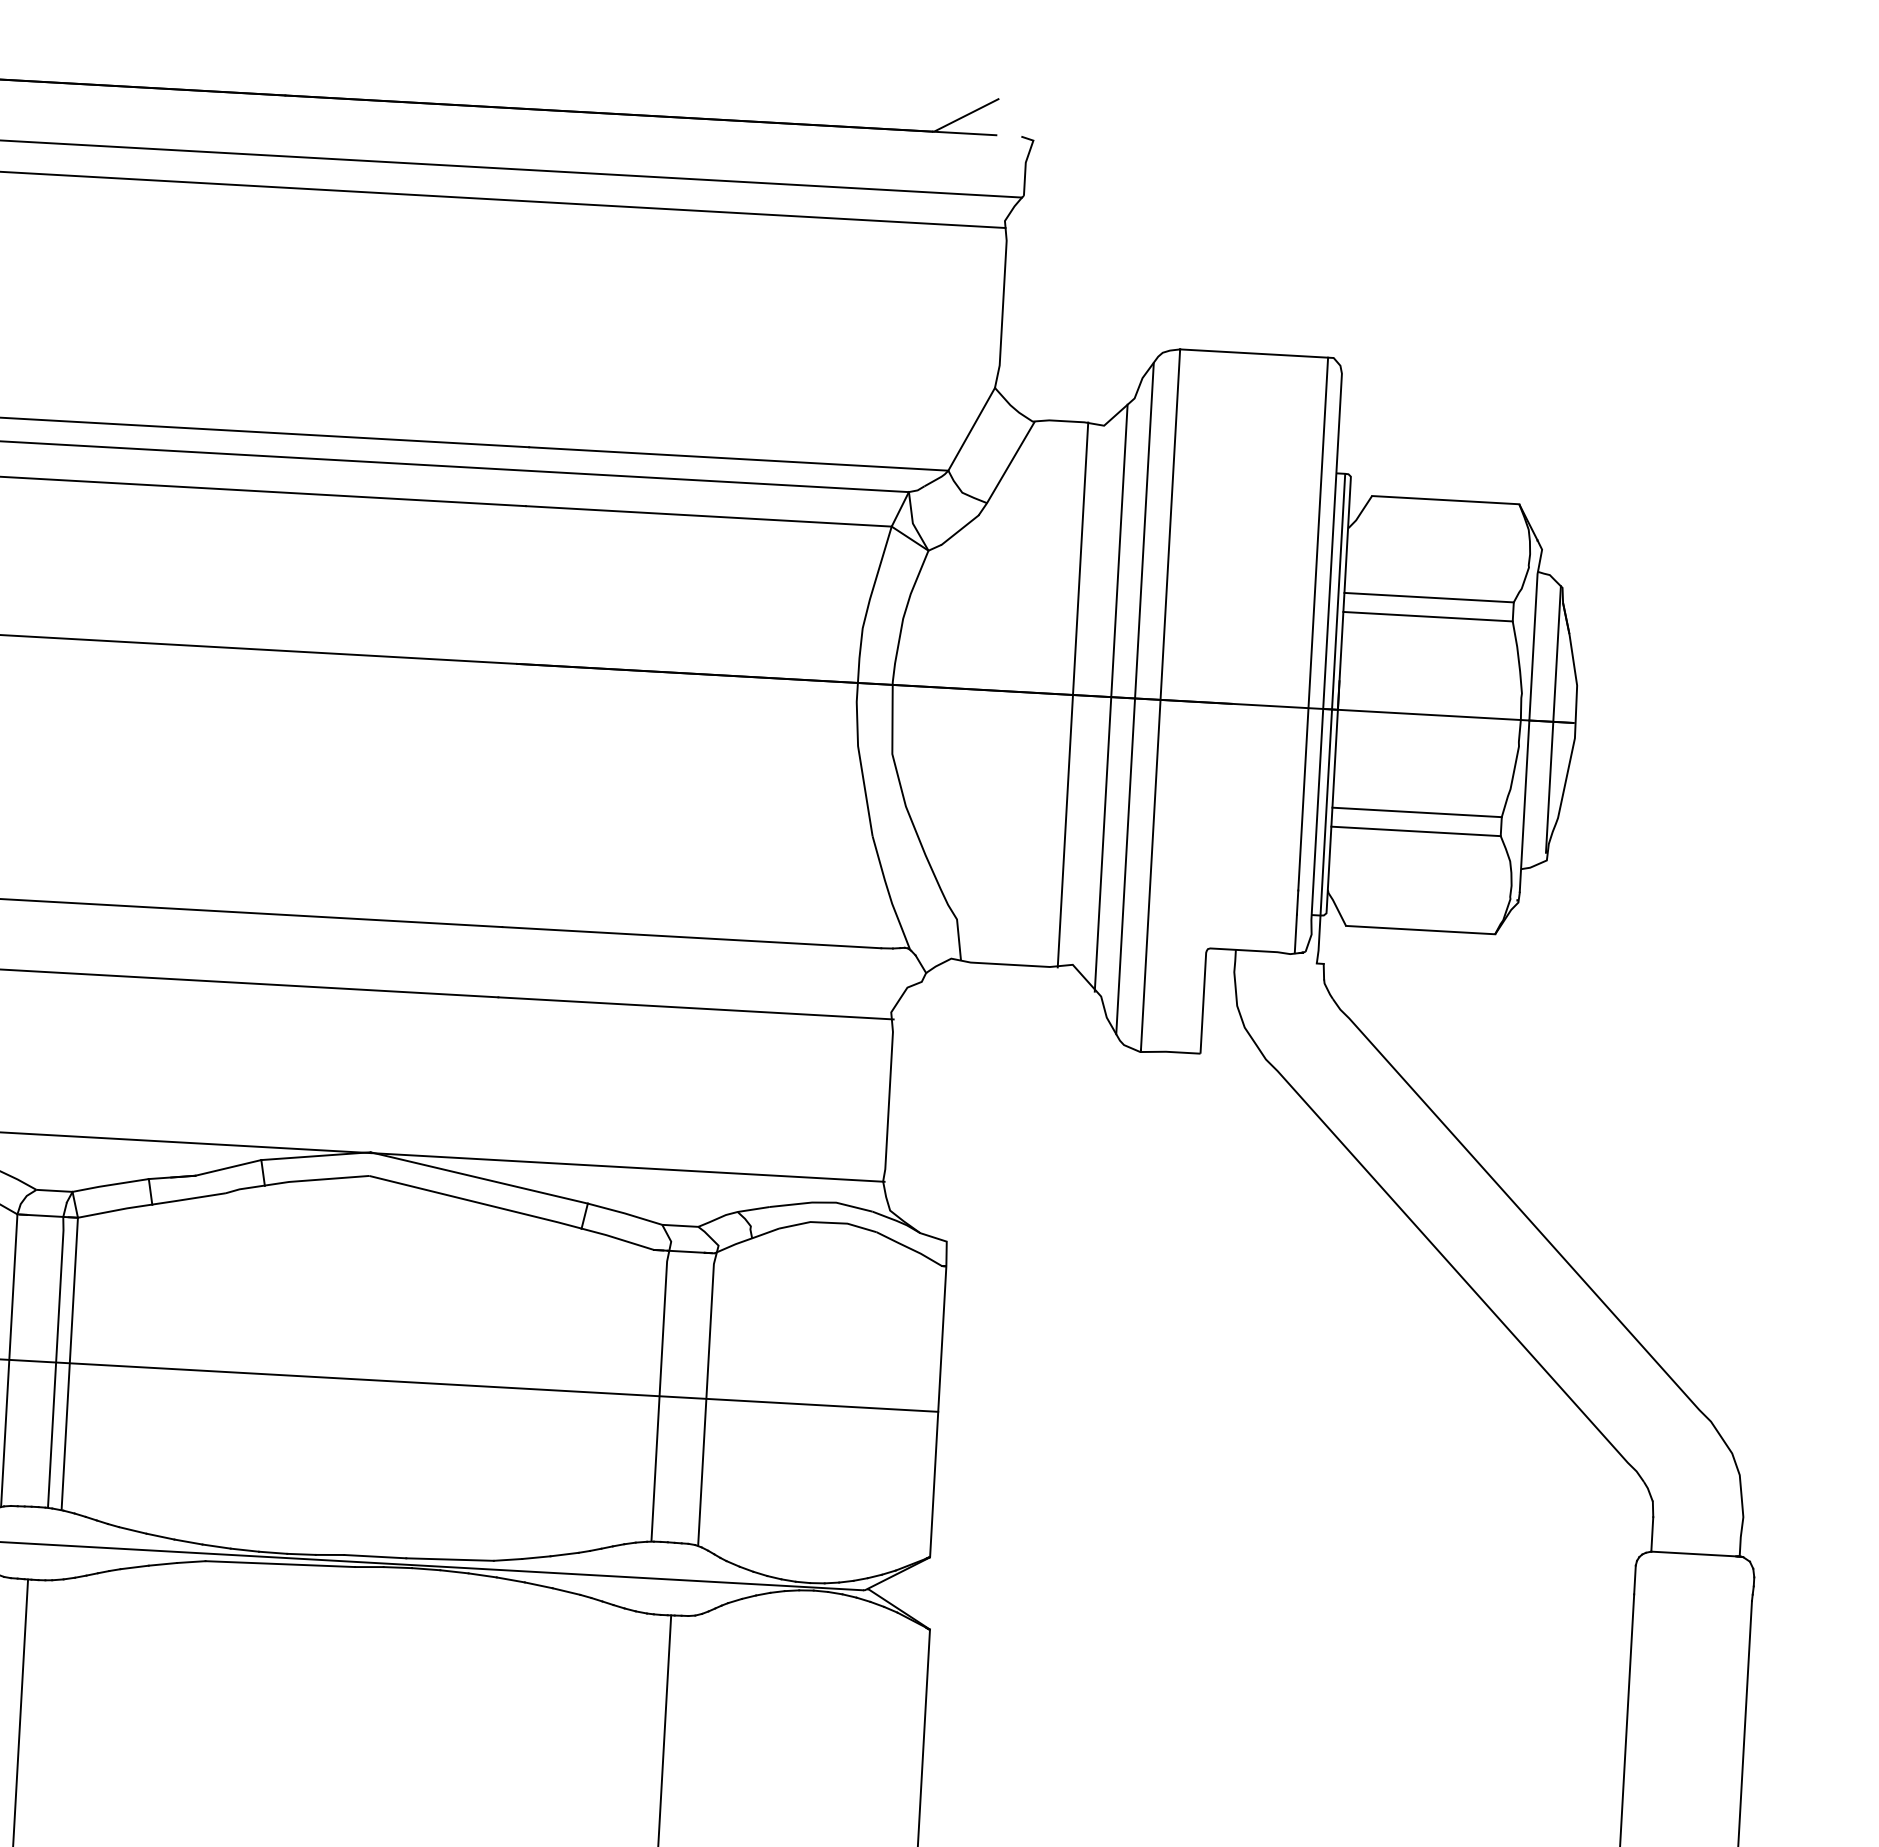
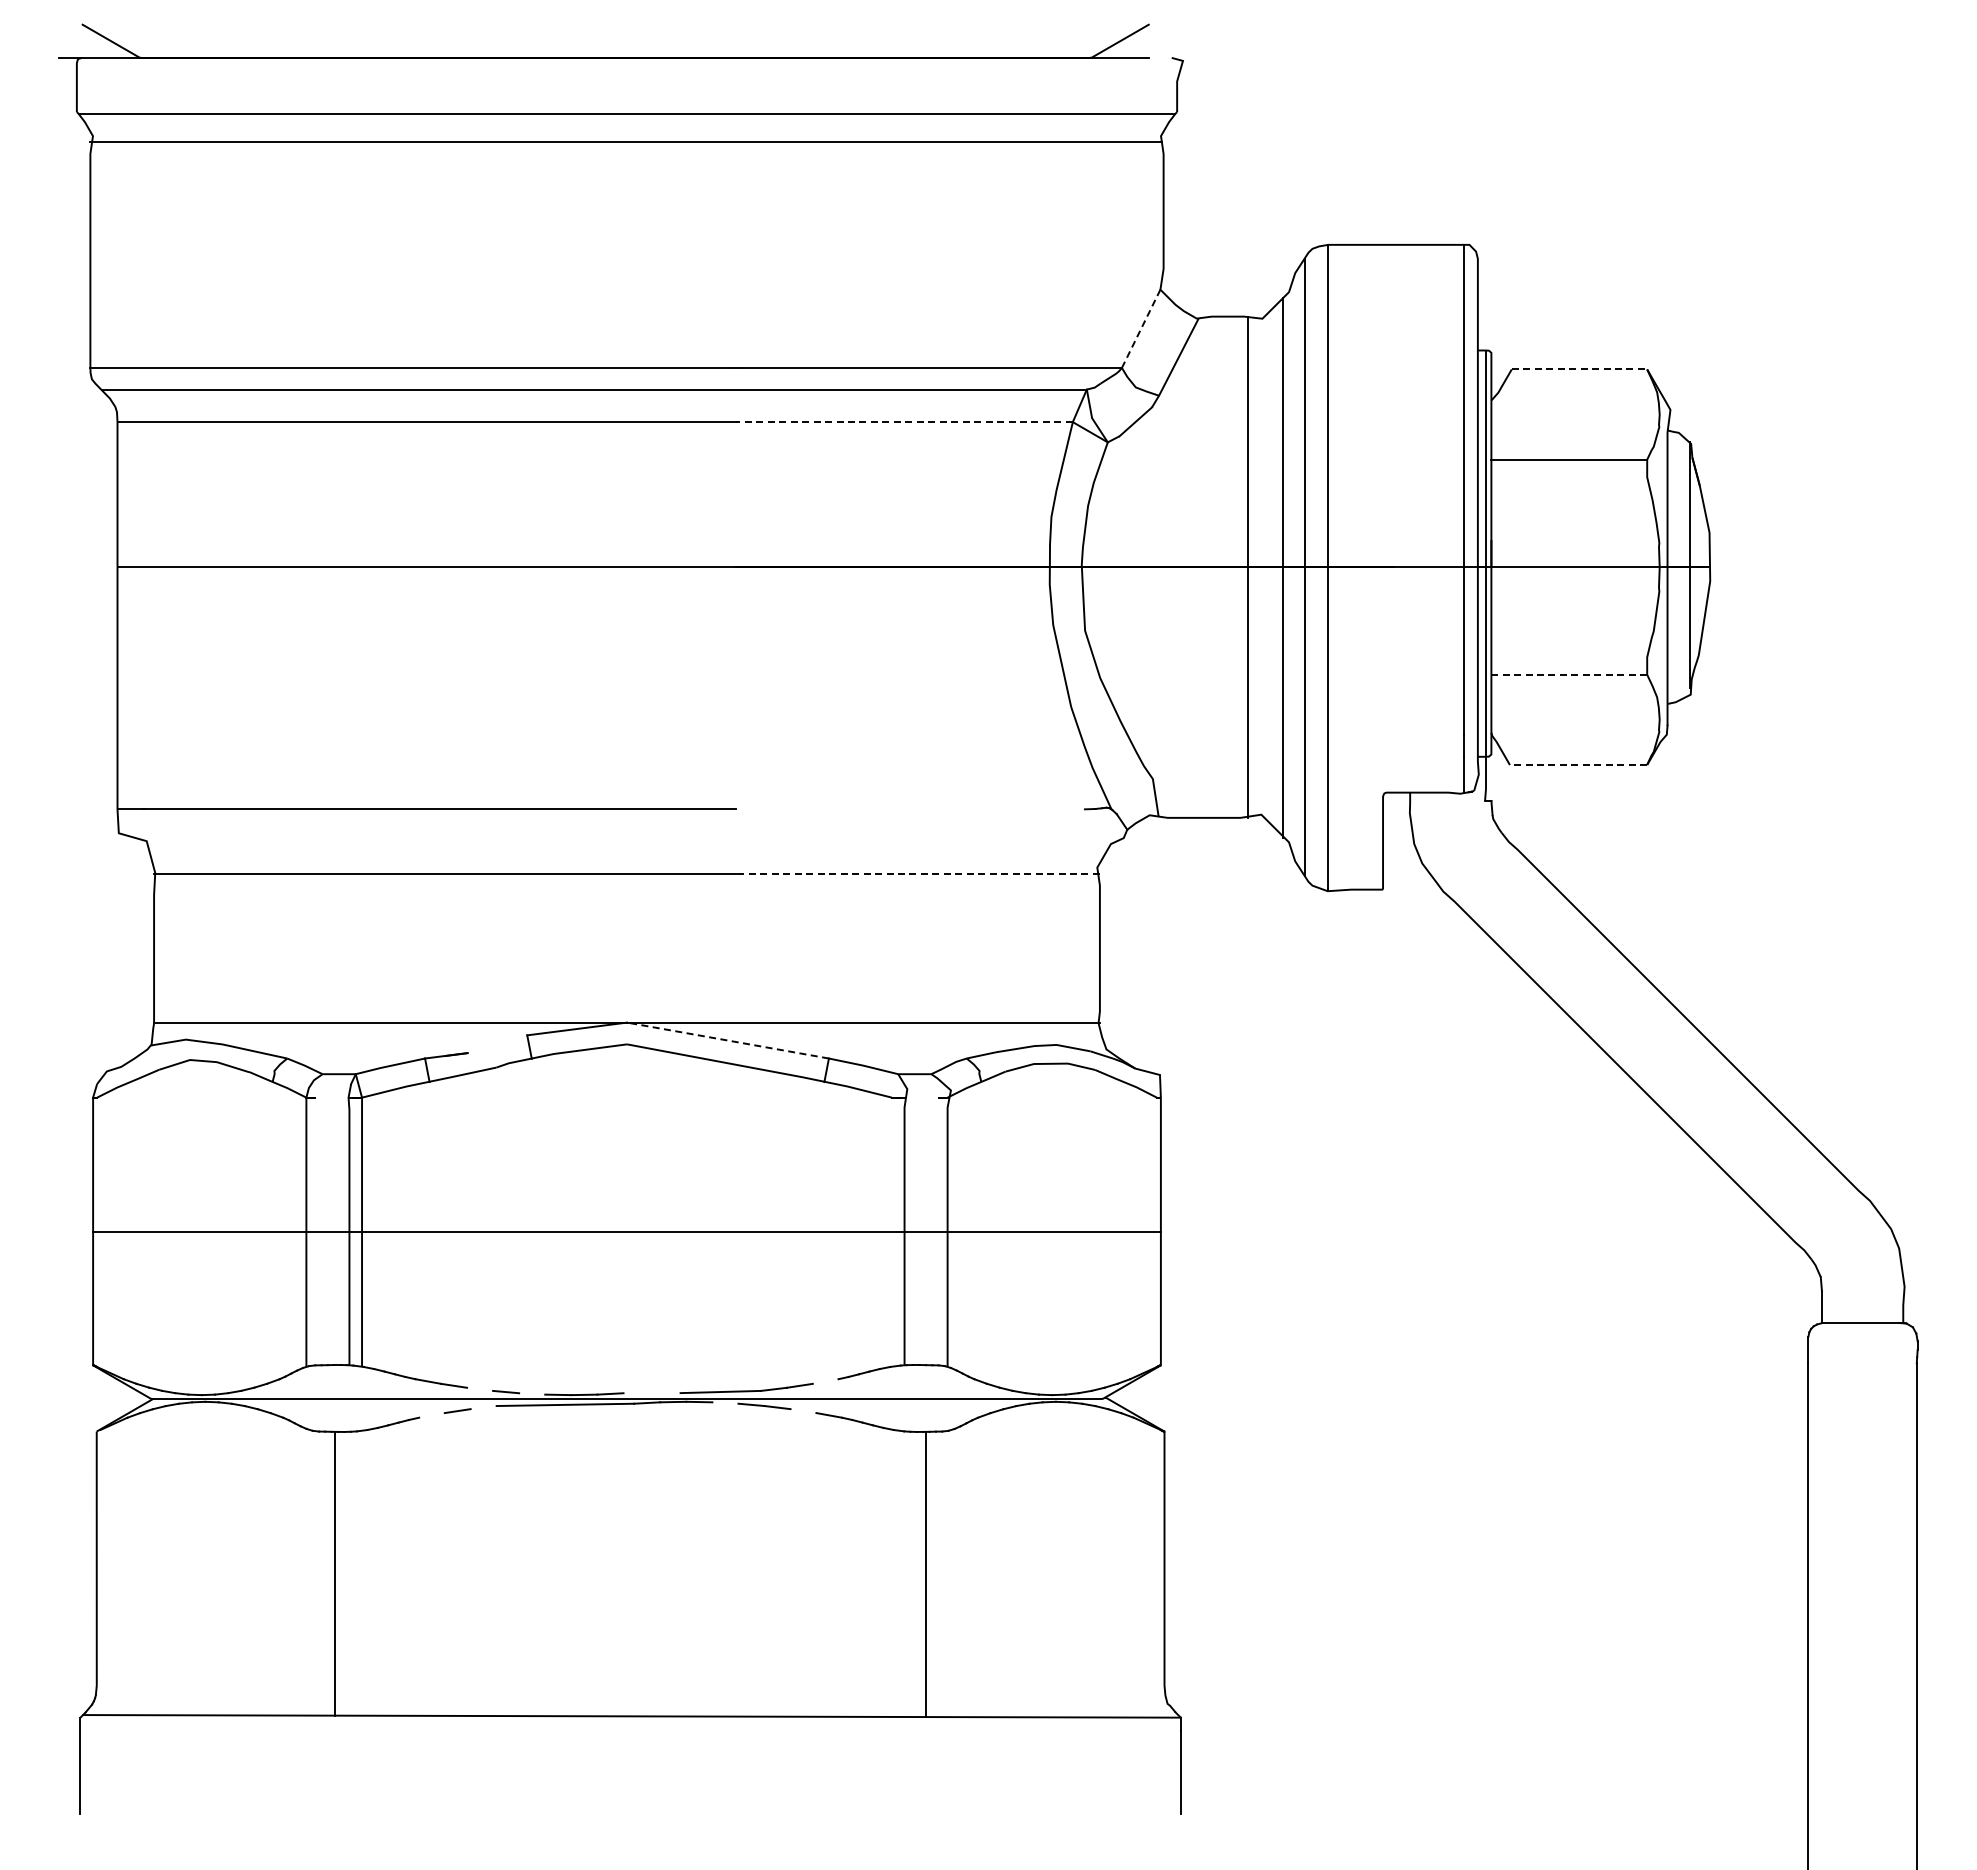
line: (972, 428) -> (1141, 328), solid -> dashed
line: (1445, 500) -> (1579, 369), solid -> dashed
line: (708, 516) -> (904, 422), solid -> dashed
line: (1428, 616) -> (1569, 477), removed
line: (1417, 812) -> (1569, 657), removed
line: (1416, 831) -> (1569, 674), solid -> dashed
line: (1420, 930) -> (1578, 765), solid -> dashed
line: (691, 937) -> (910, 809), removed
line: (696, 1007) -> (918, 873), solid -> dashed
line: (228, 1168) -> (497, 1044), removed
line: (479, 1177) -> (728, 1040), solid -> dashed
line: (45, 1215) -> (332, 1097), removed
line: (686, 1251) -> (921, 1097), removed
line: (189, 1541) -> (480, 1388), removed
line: (245, 1549) -> (532, 1393), removed
line: (564, 1554) -> (825, 1381), removed
line: (374, 1556) -> (651, 1393), removed
line: (191, 1561) -> (483, 1407), removed
line: (134, 1567) -> (431, 1415), removed
line: (454, 1571) -> (725, 1402), removed
line: (538, 1585) -> (803, 1411), removed

